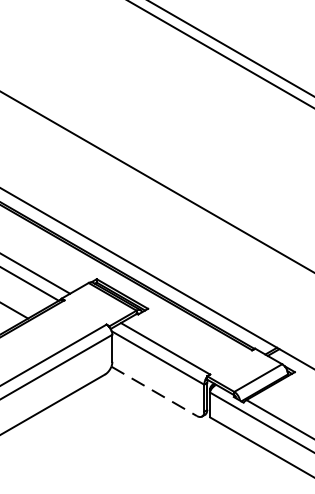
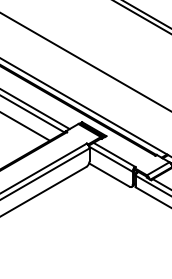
line: (154, 392) -> (109, 175), dashed -> solid

